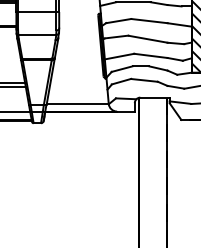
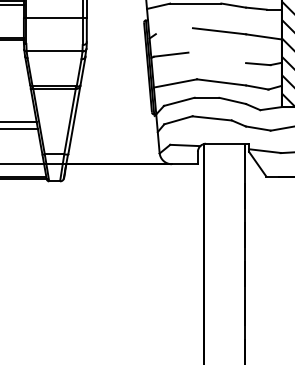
line: (118, 20) -> (173, 30), removed
line: (147, 38) -> (216, 56), removed
line: (77, 103) -> (113, 152), removed

